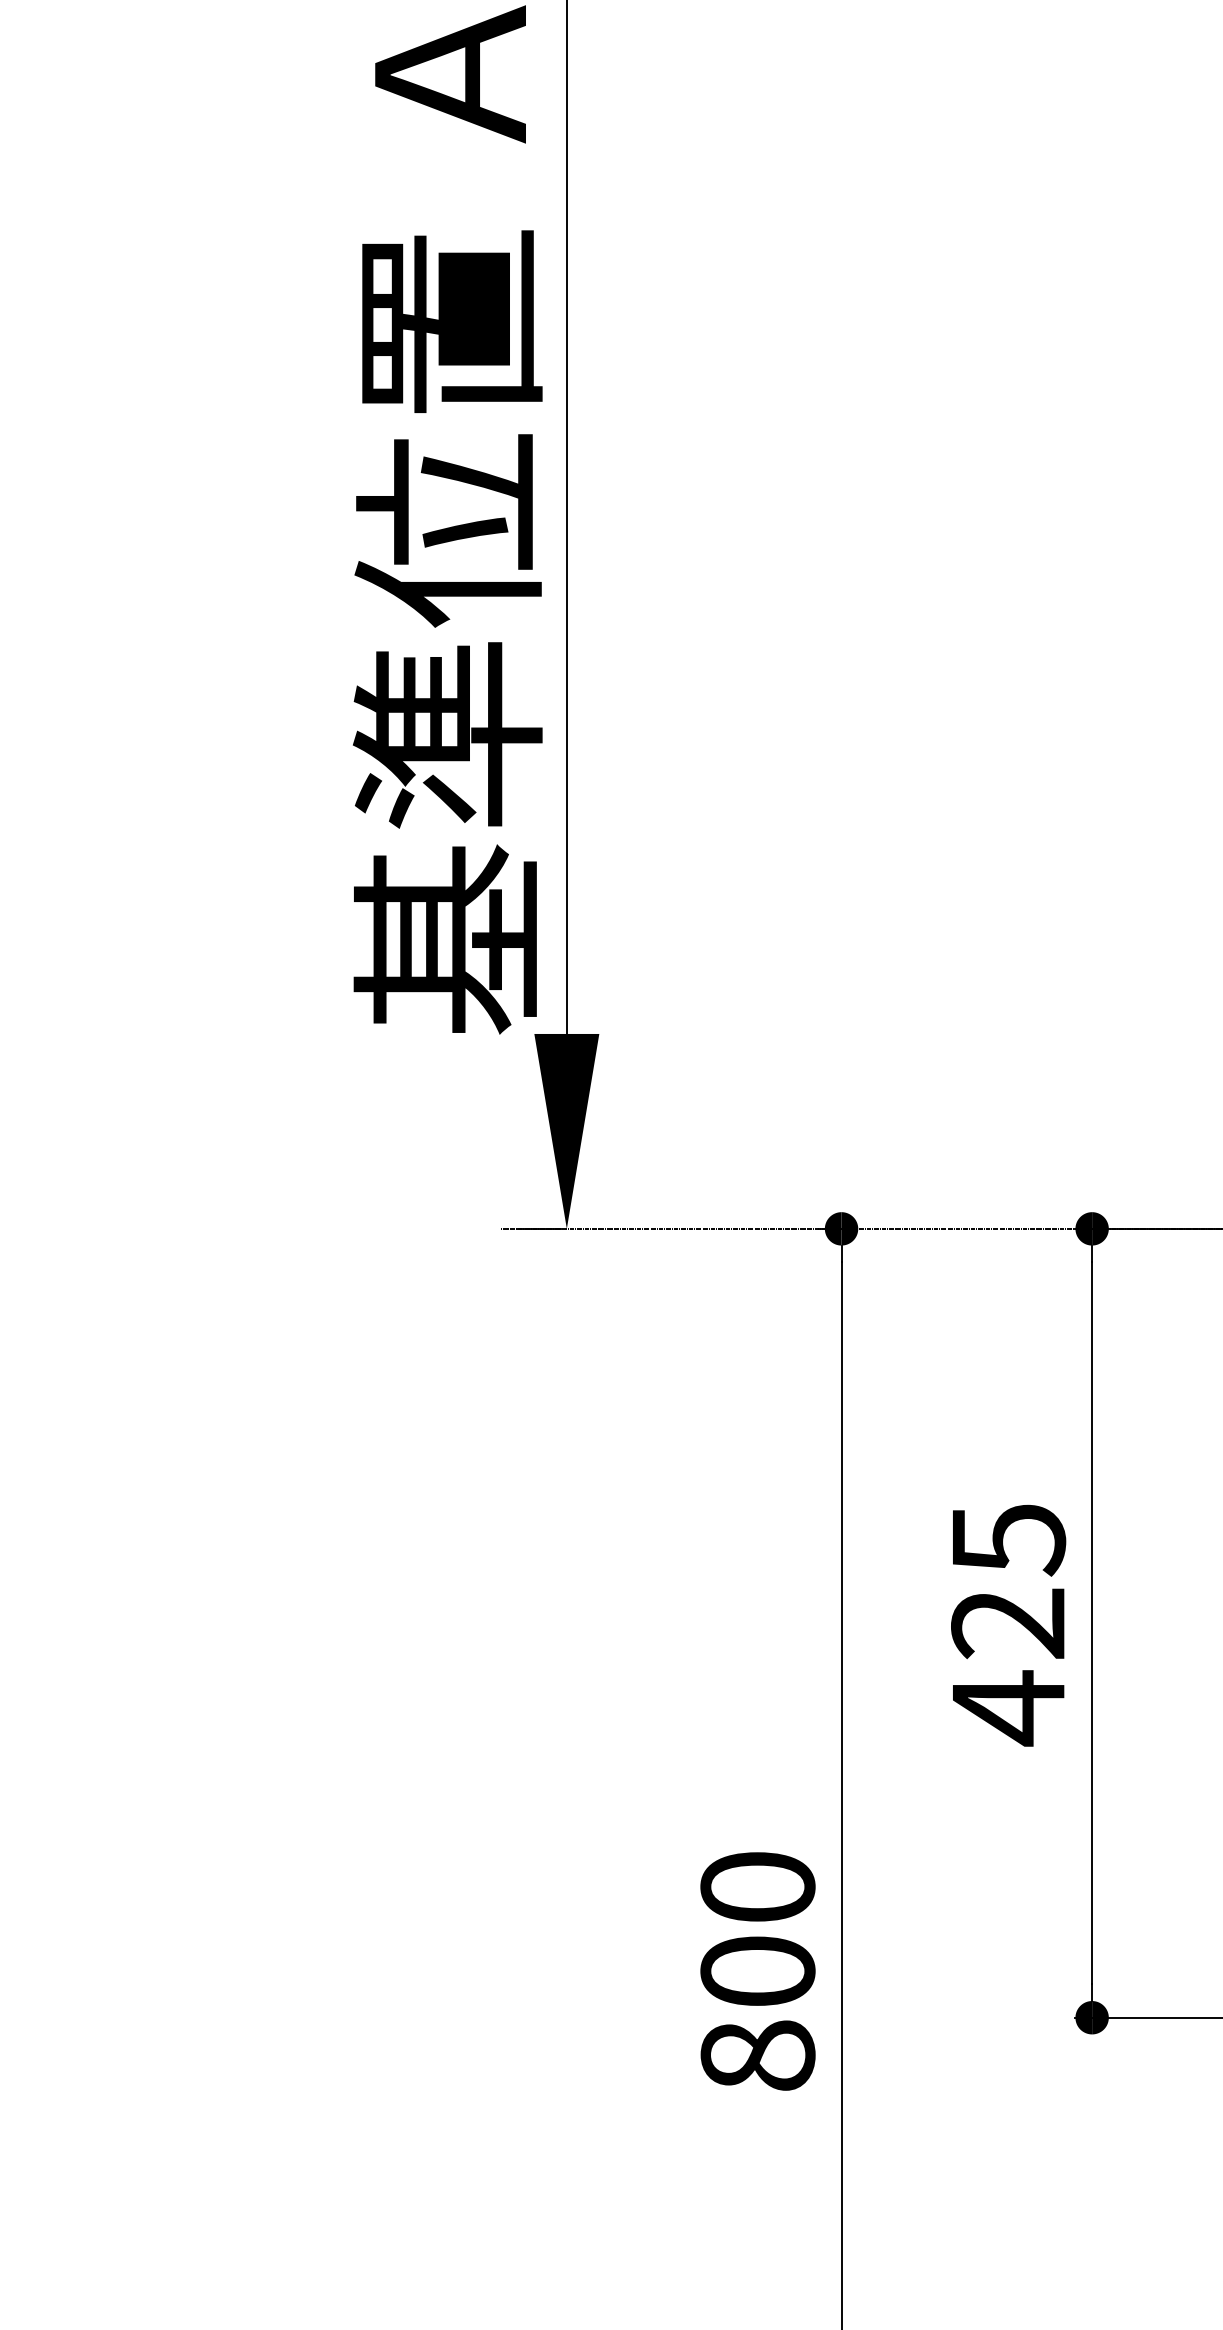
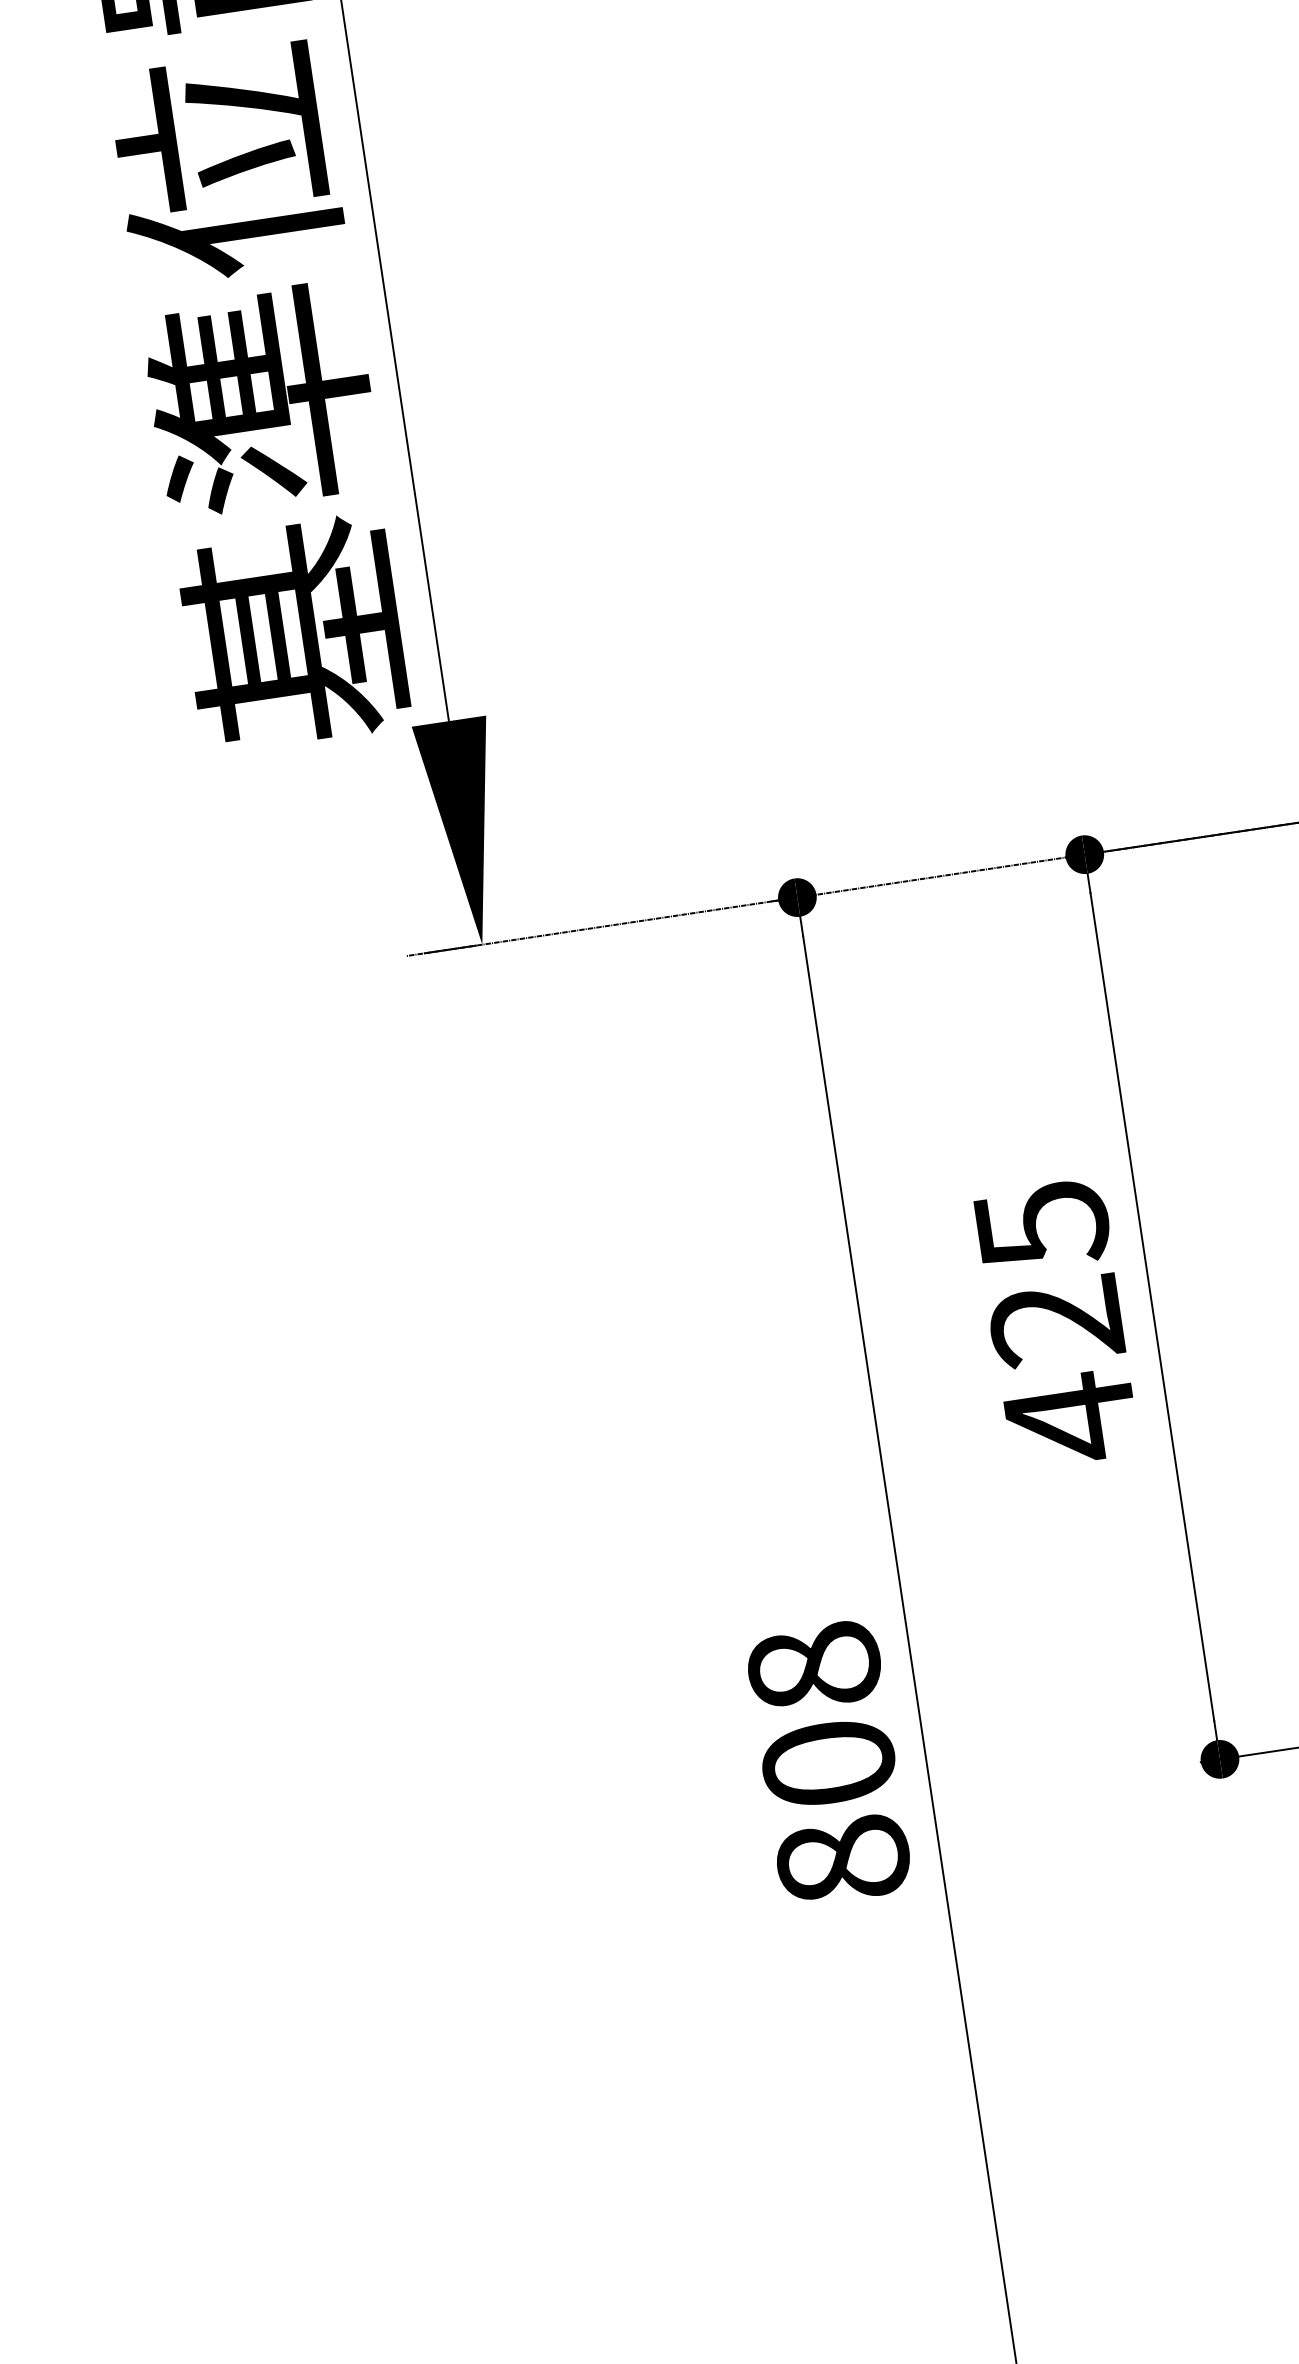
text: (757, 1886) -> (813, 1666), 800 -> 808

